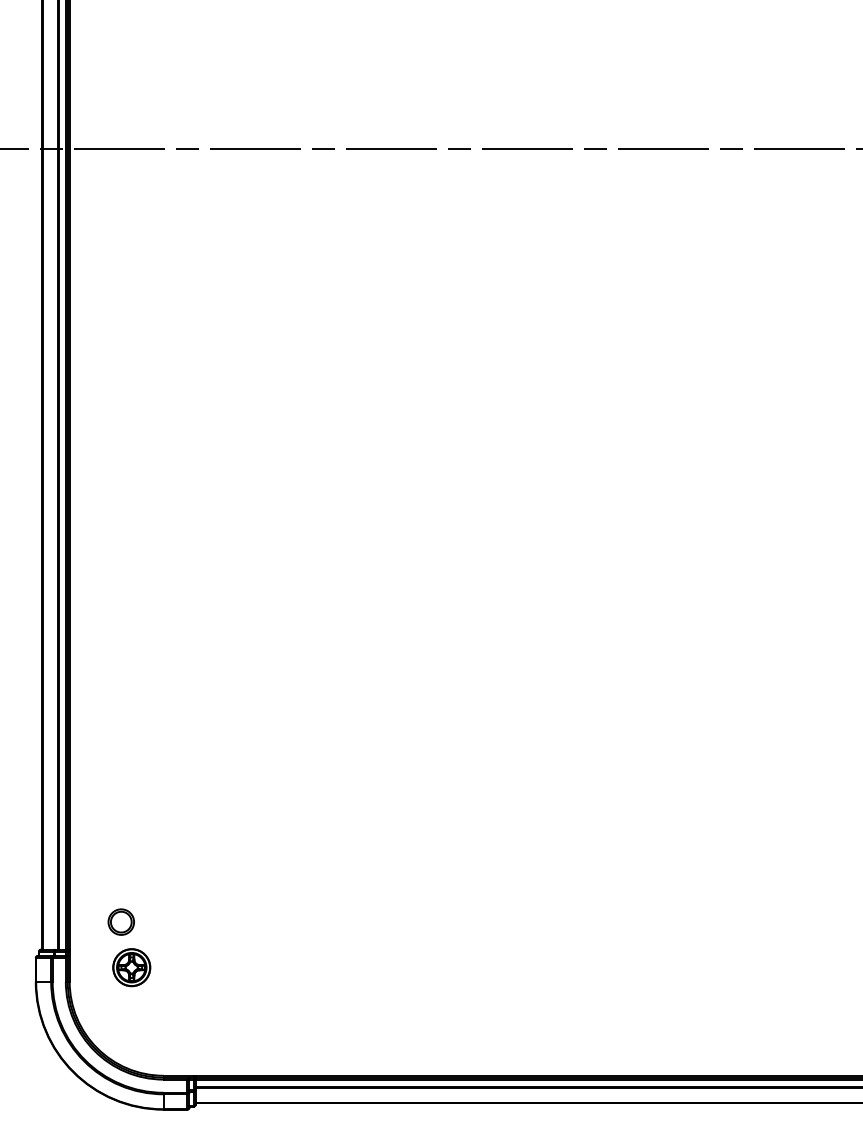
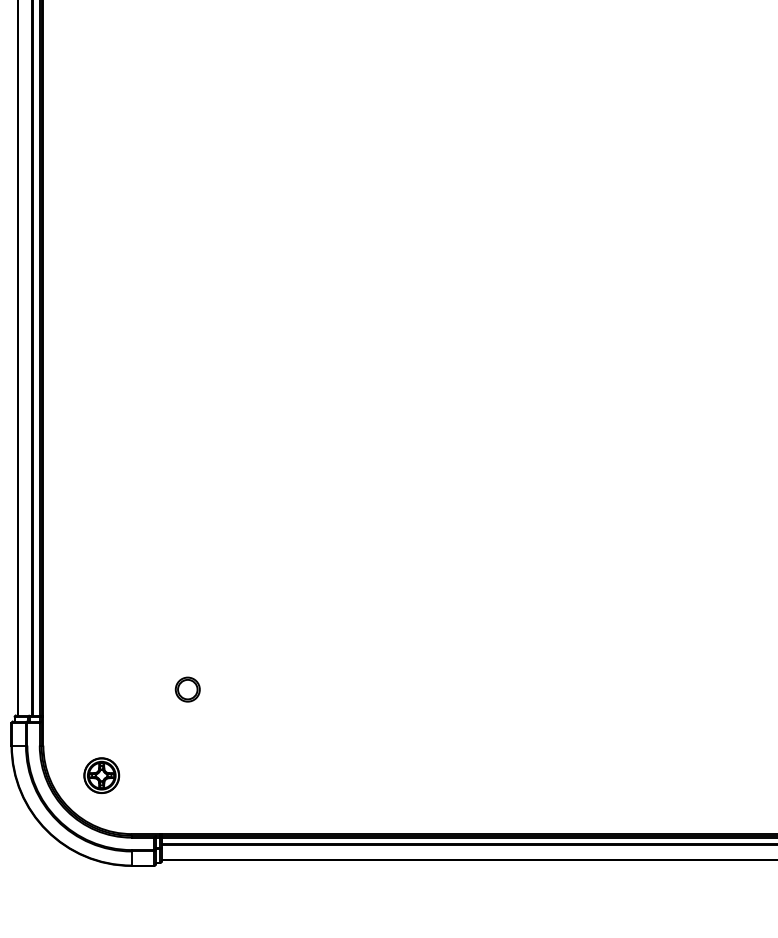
part: (120, 921) -> (187, 689), moved
part: (131, 967) -> (101, 775), moved

